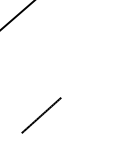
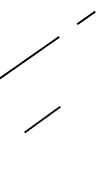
line: (41, 115) -> (42, 119), moved

